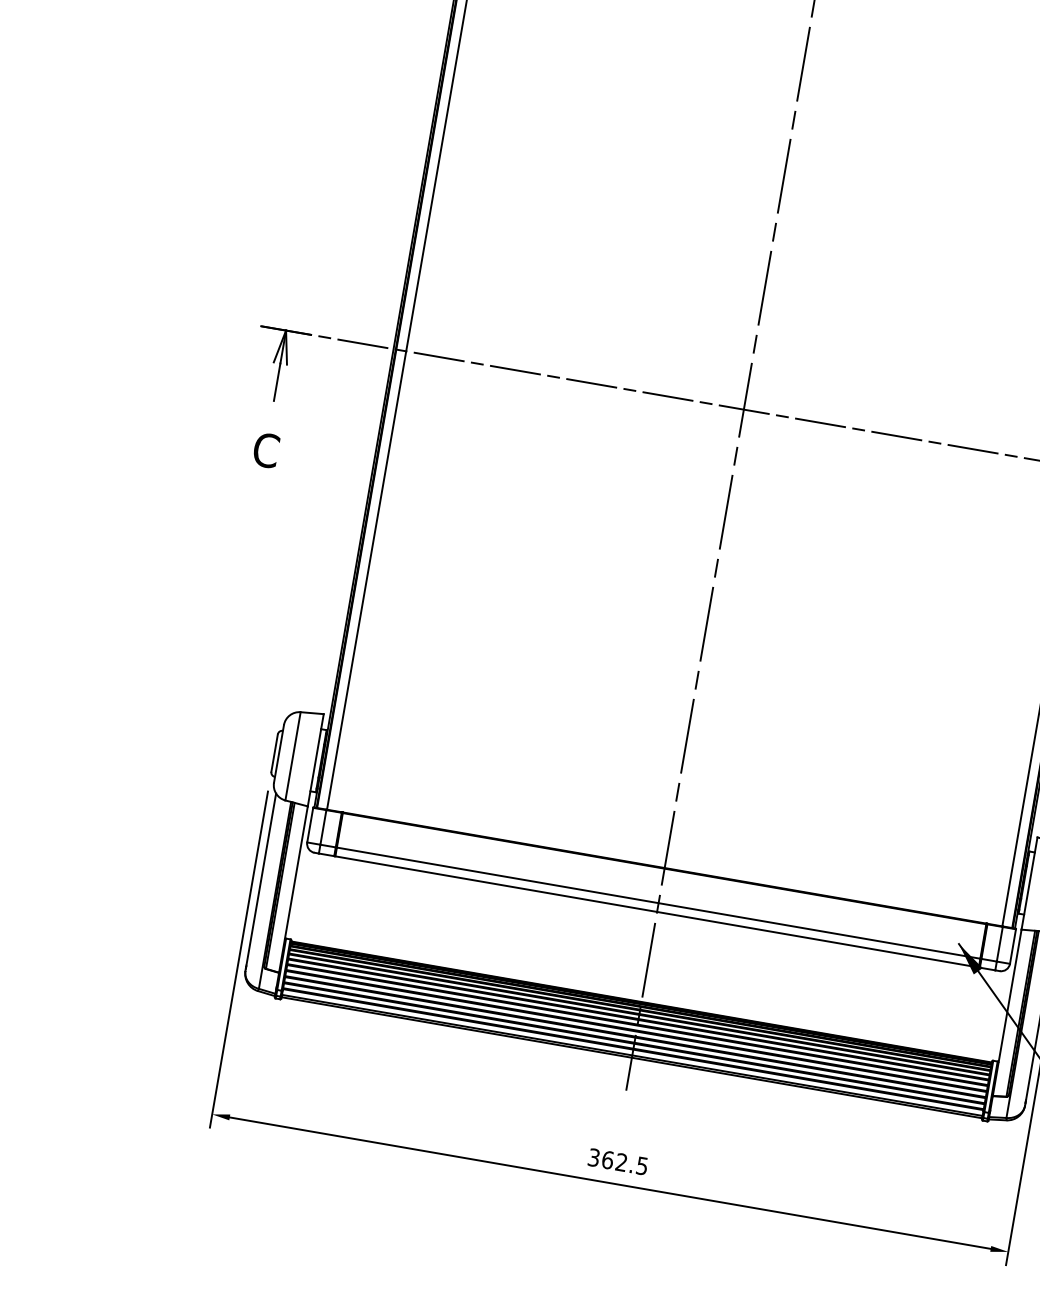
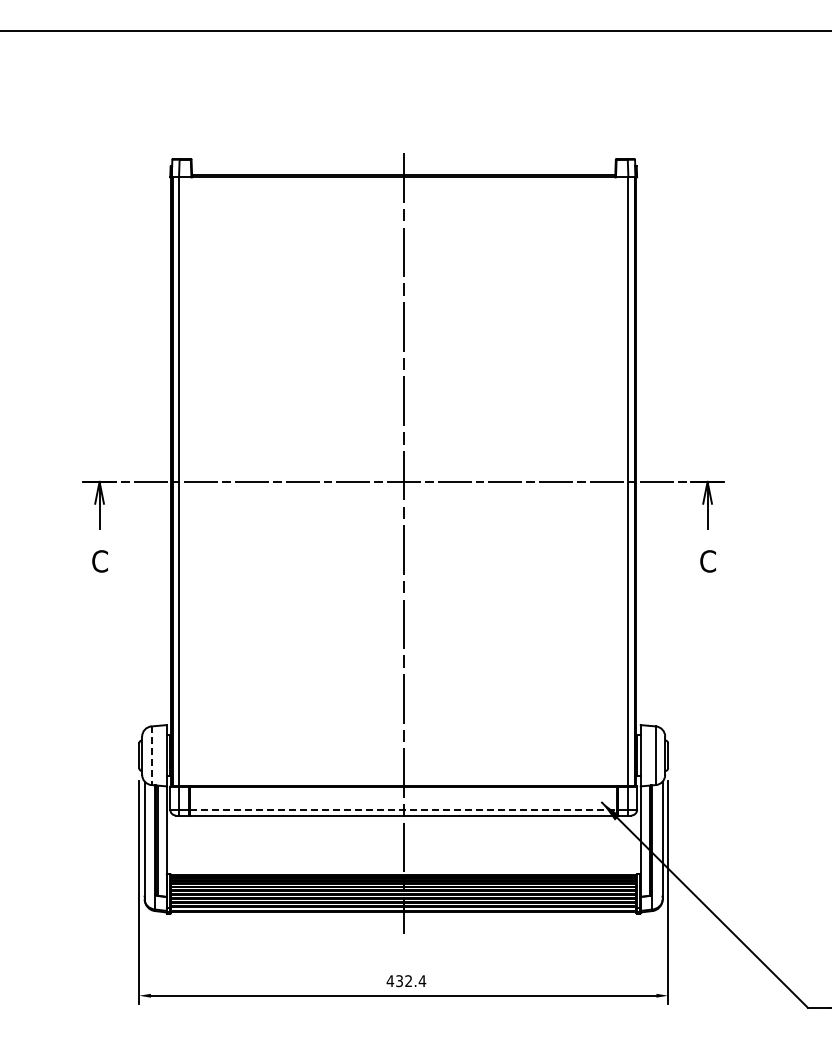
line: (292, 757) -> (151, 756), solid -> dashed
line: (658, 902) -> (403, 809), solid -> dashed
text: (618, 1162) -> (406, 981), 362.5 -> 432.4

